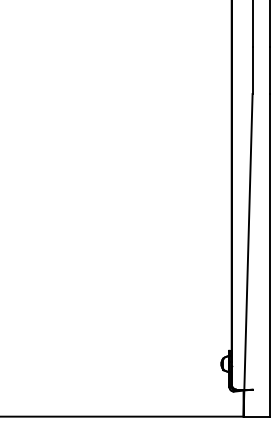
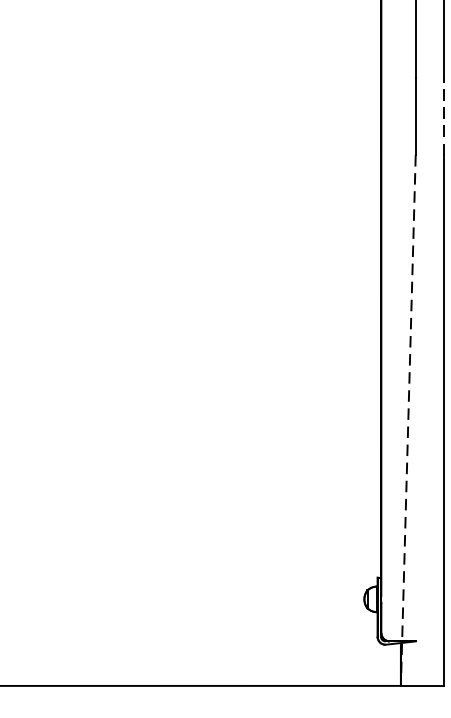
line: (269, 70) -> (443, 116), solid -> dashed
line: (248, 255) -> (408, 420), solid -> dashed

